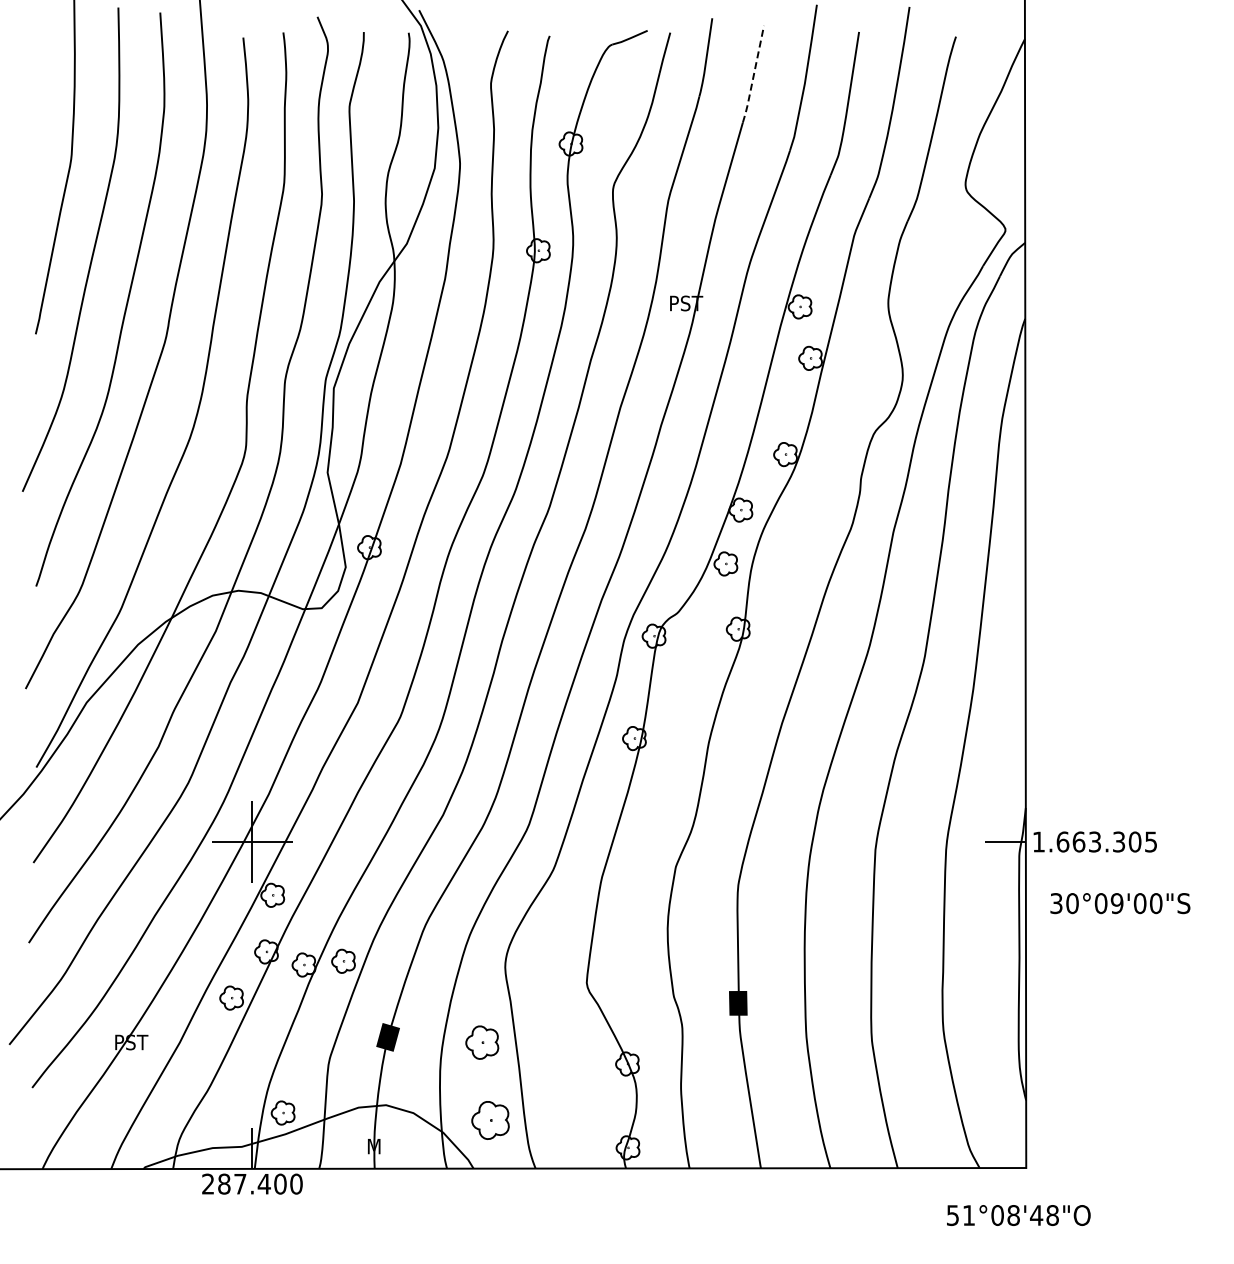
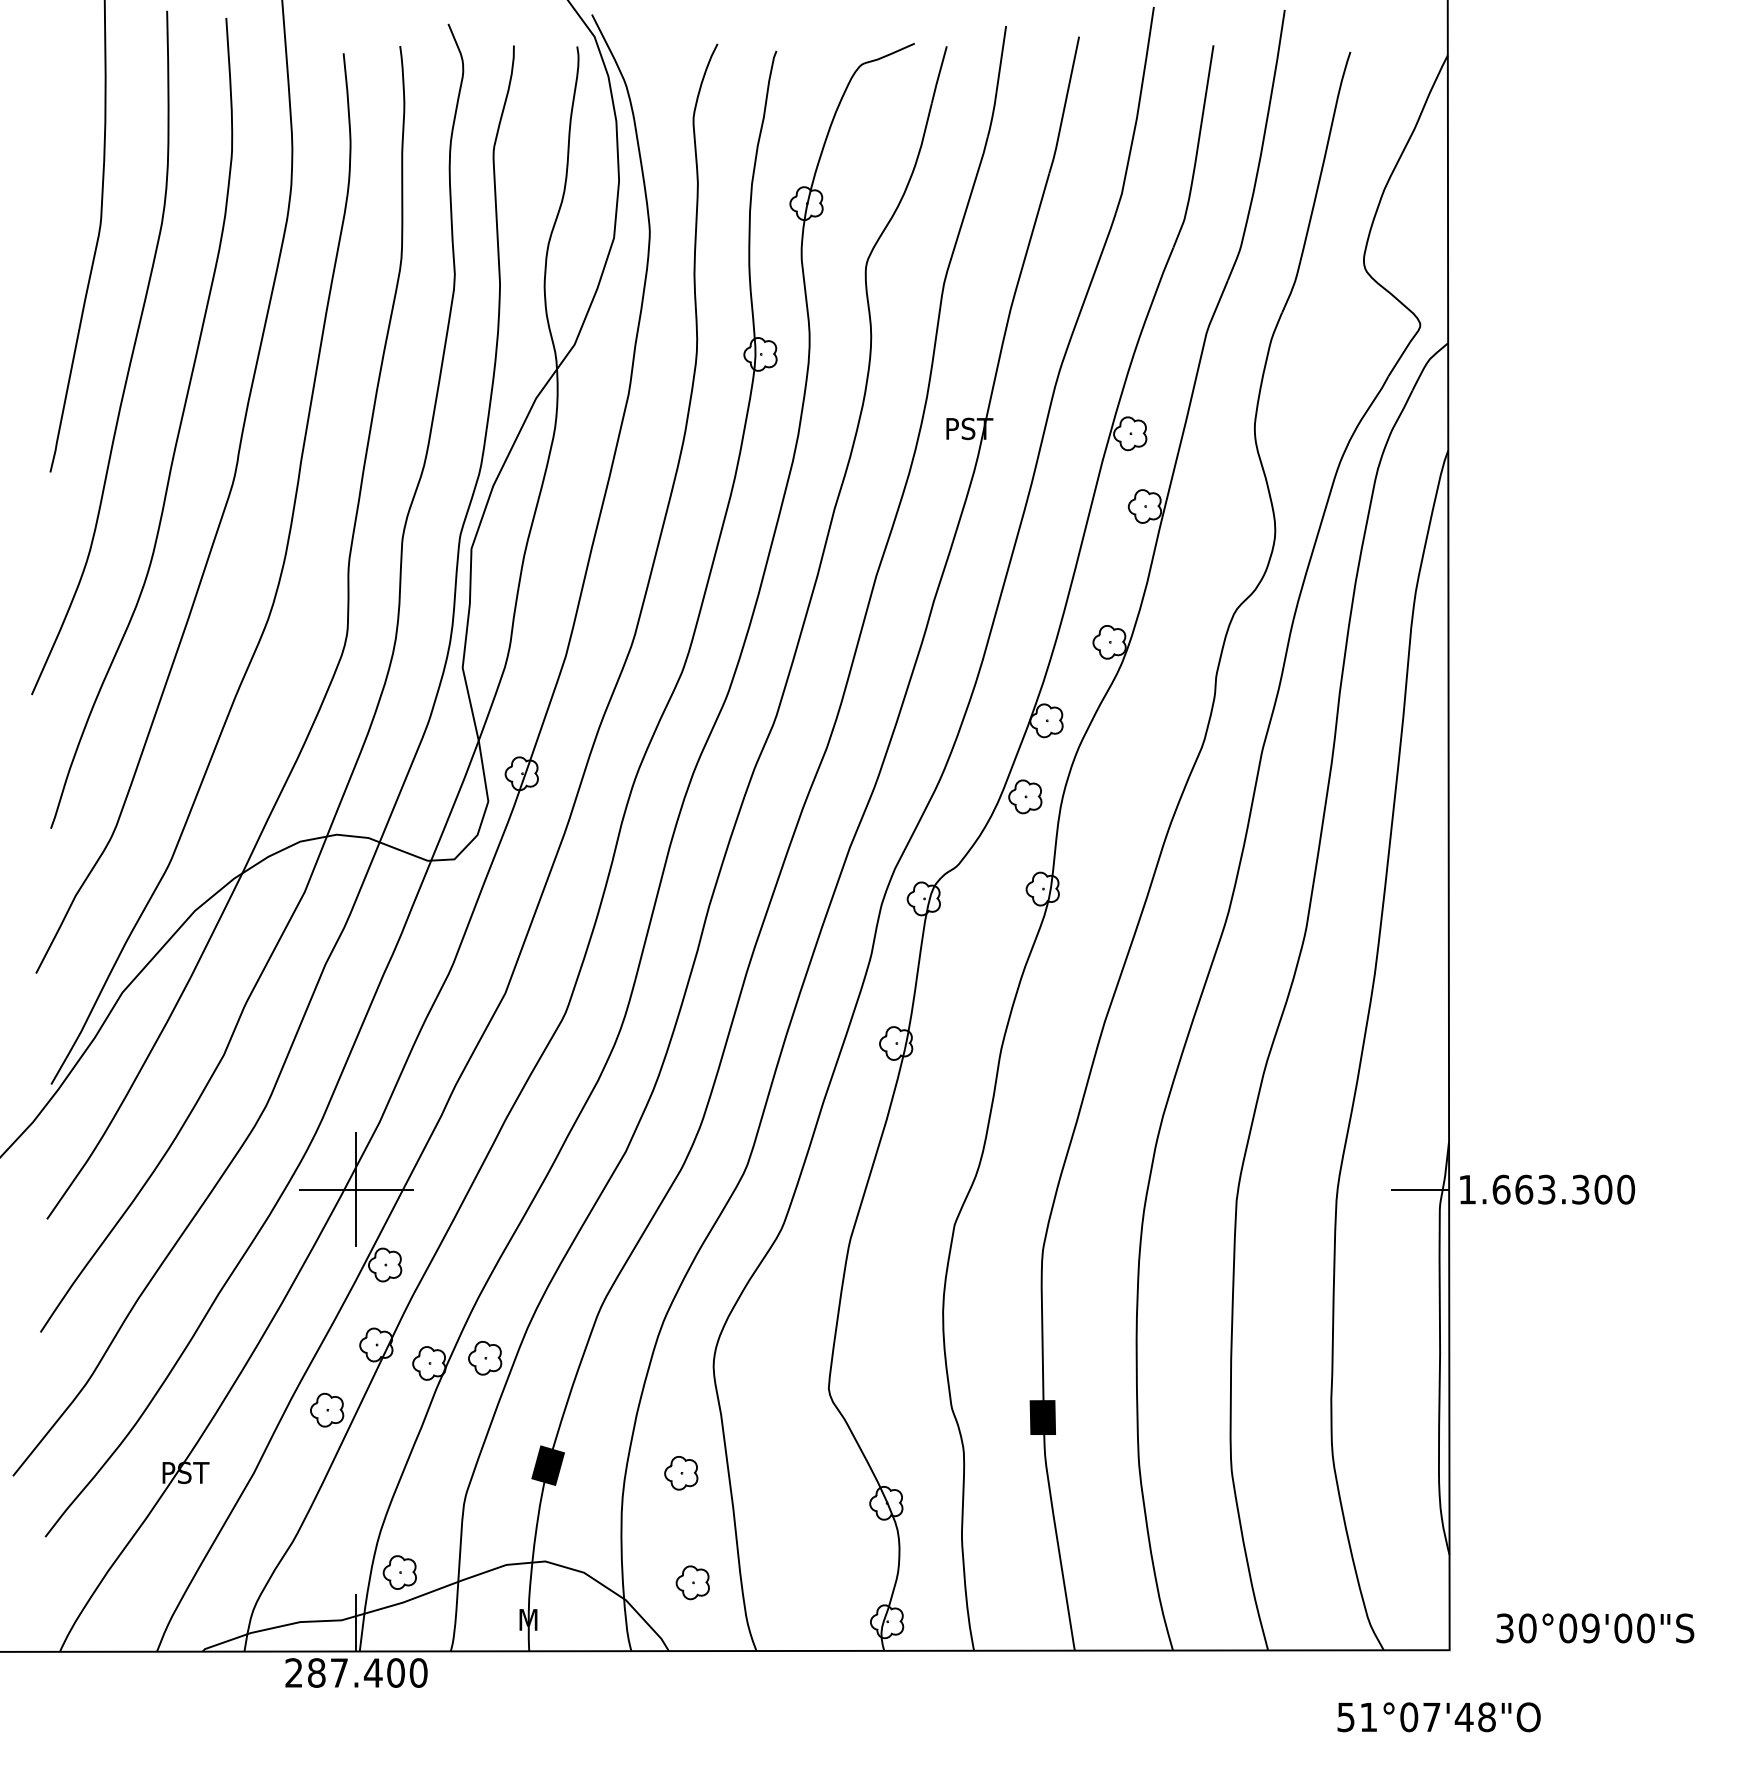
line: (753, 75) -> (1064, 106), dashed -> solid
text: (1150, 841) -> (1625, 1188), 1.663.305 -> 1.663.300
text: (1120, 903) -> (1595, 1628), moved
part: (482, 1042) -> (681, 1472), size x0.71
part: (490, 1119) -> (692, 1581), size x0.62
text: (1013, 1215) -> (1431, 1717), 51°08'48"O -> 51°07'48"O

